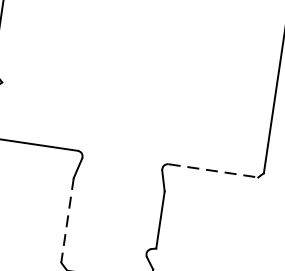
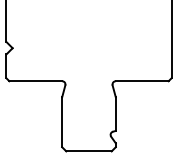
line: (213, 171) -> (142, 81), dashed -> solid
line: (68, 220) -> (62, 122), dashed -> solid

